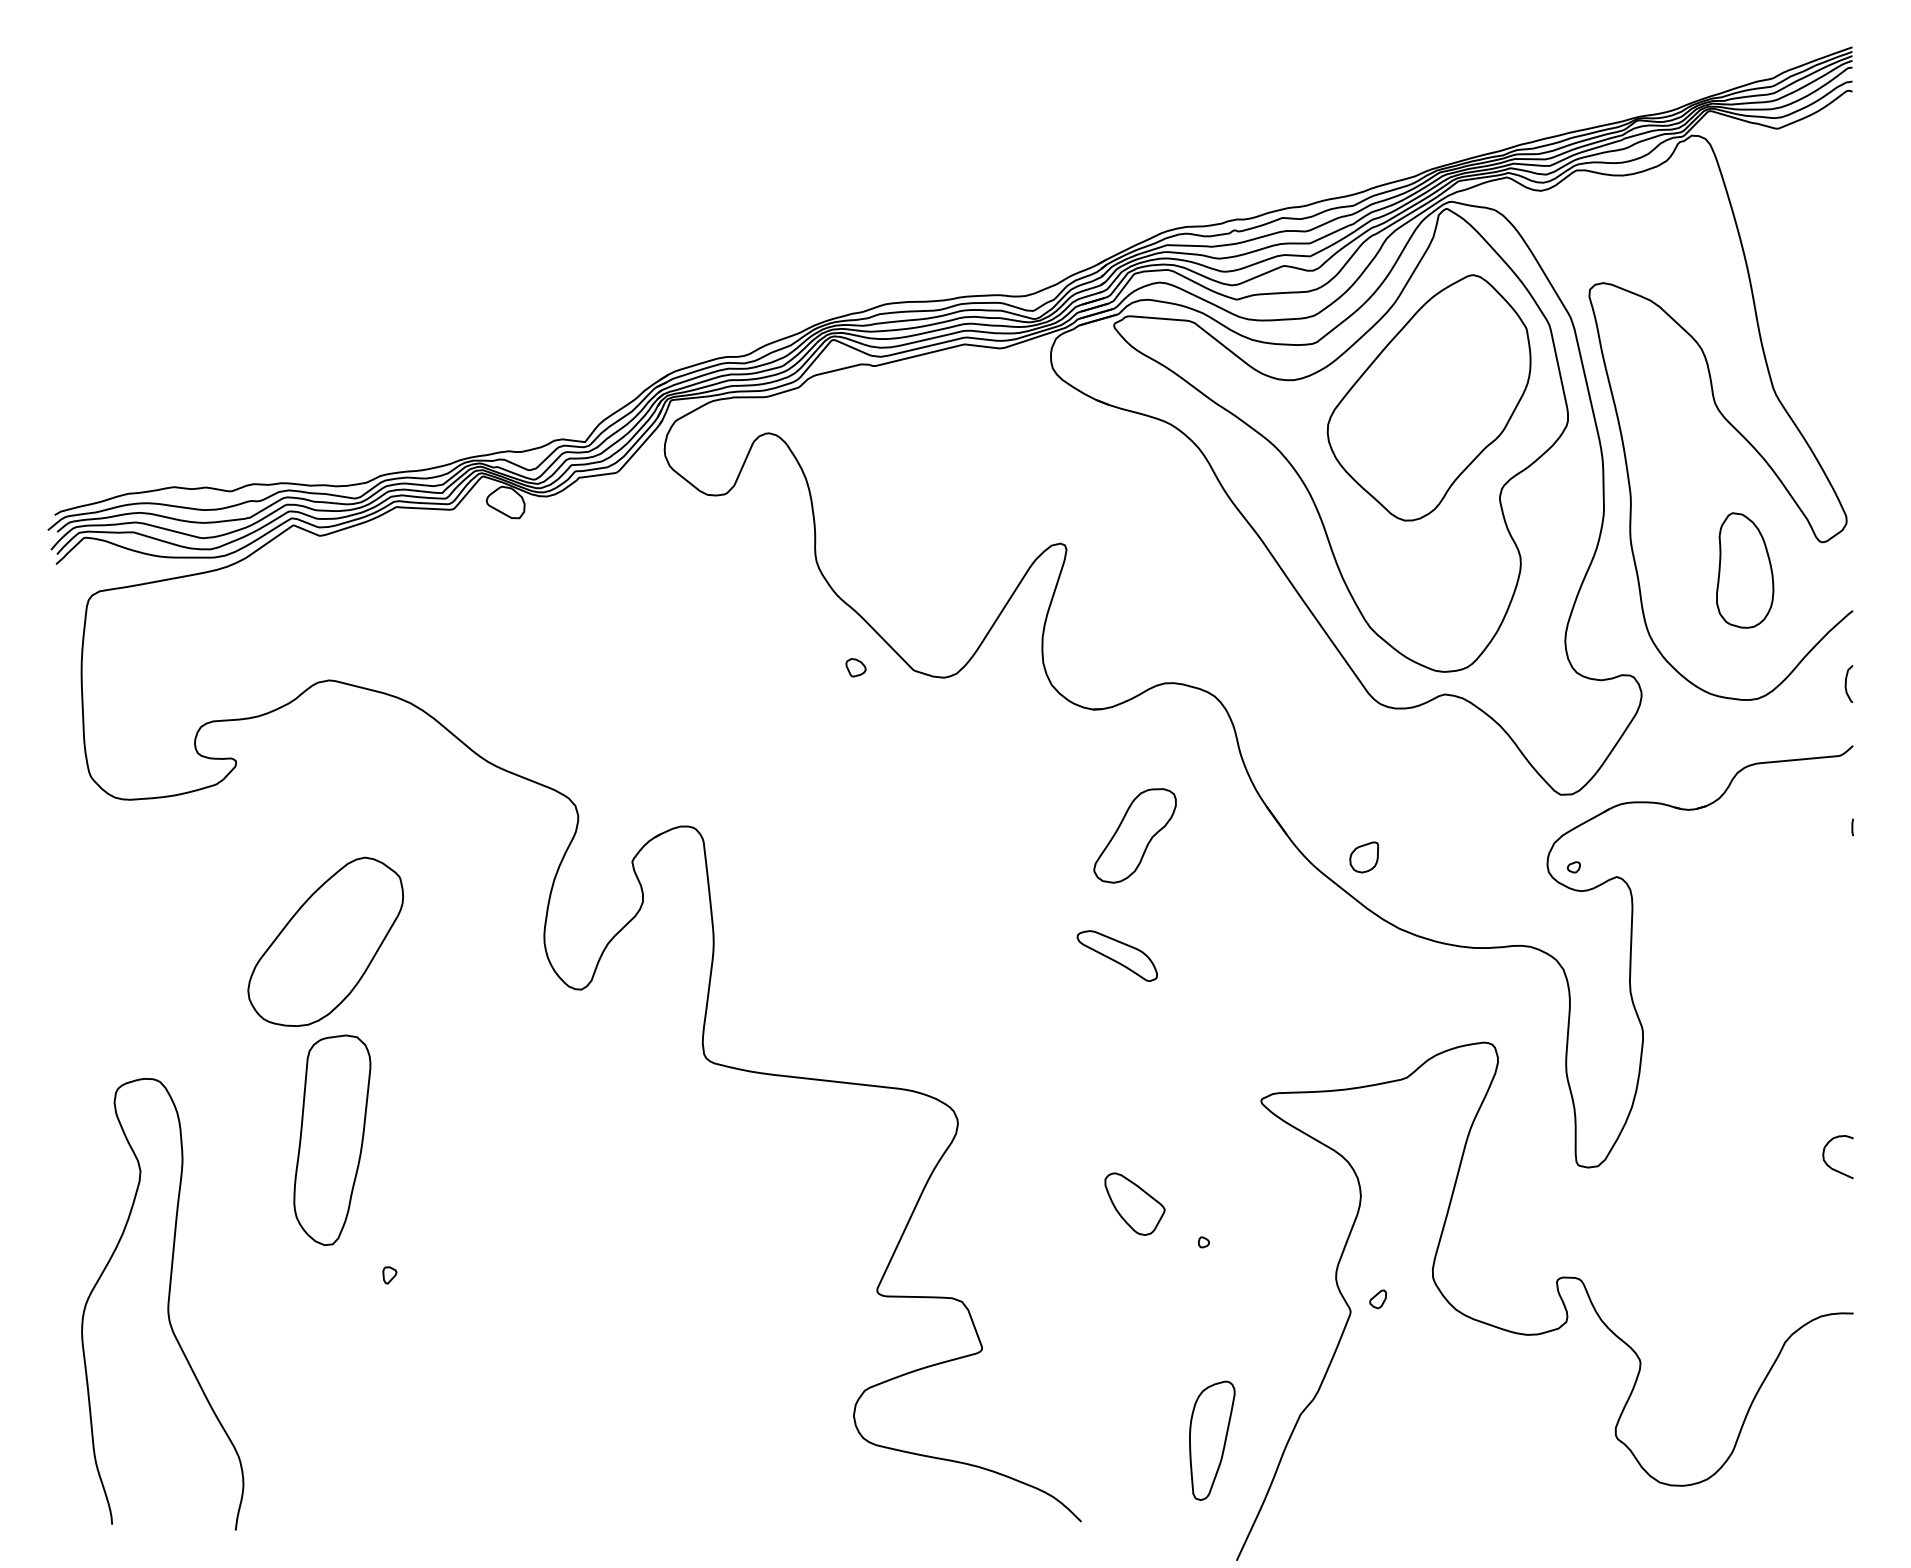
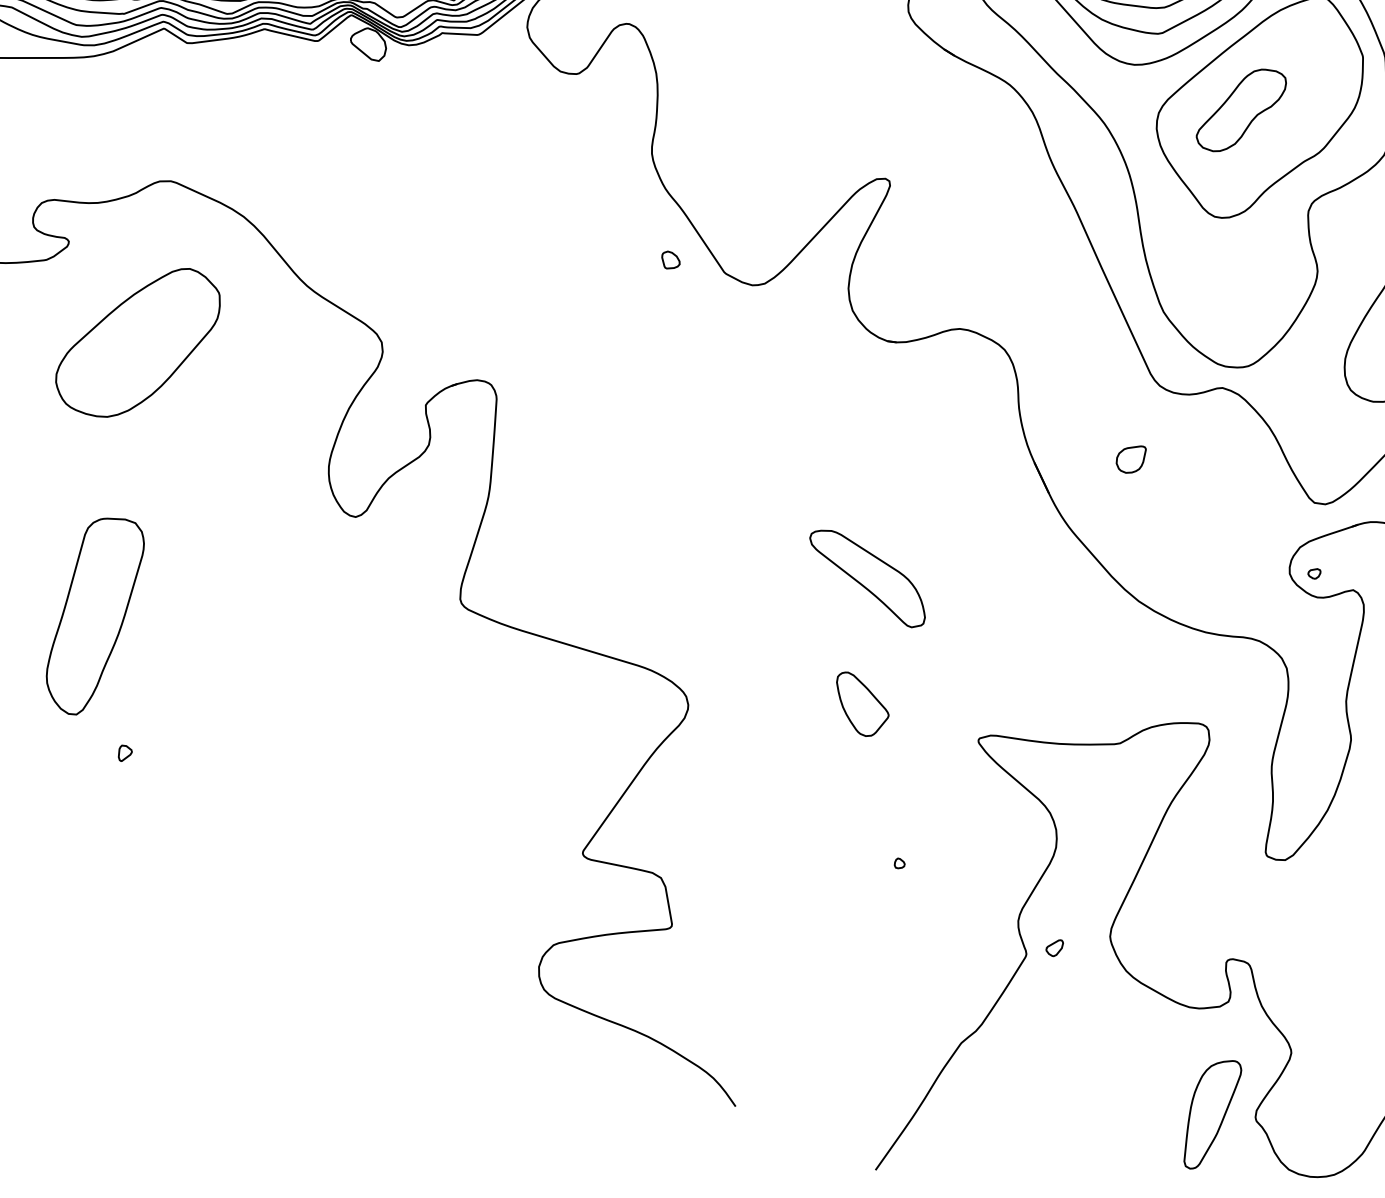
part: (1134, 835) -> (1240, 110), moved
part: (1364, 857) -> (1130, 459), moved
part: (325, 941) -> (137, 341), moved
part: (1117, 955) -> (867, 577), size x1.67
part: (1134, 1203) -> (861, 704), moved
part: (1212, 1440) -> (1211, 1114), moved

